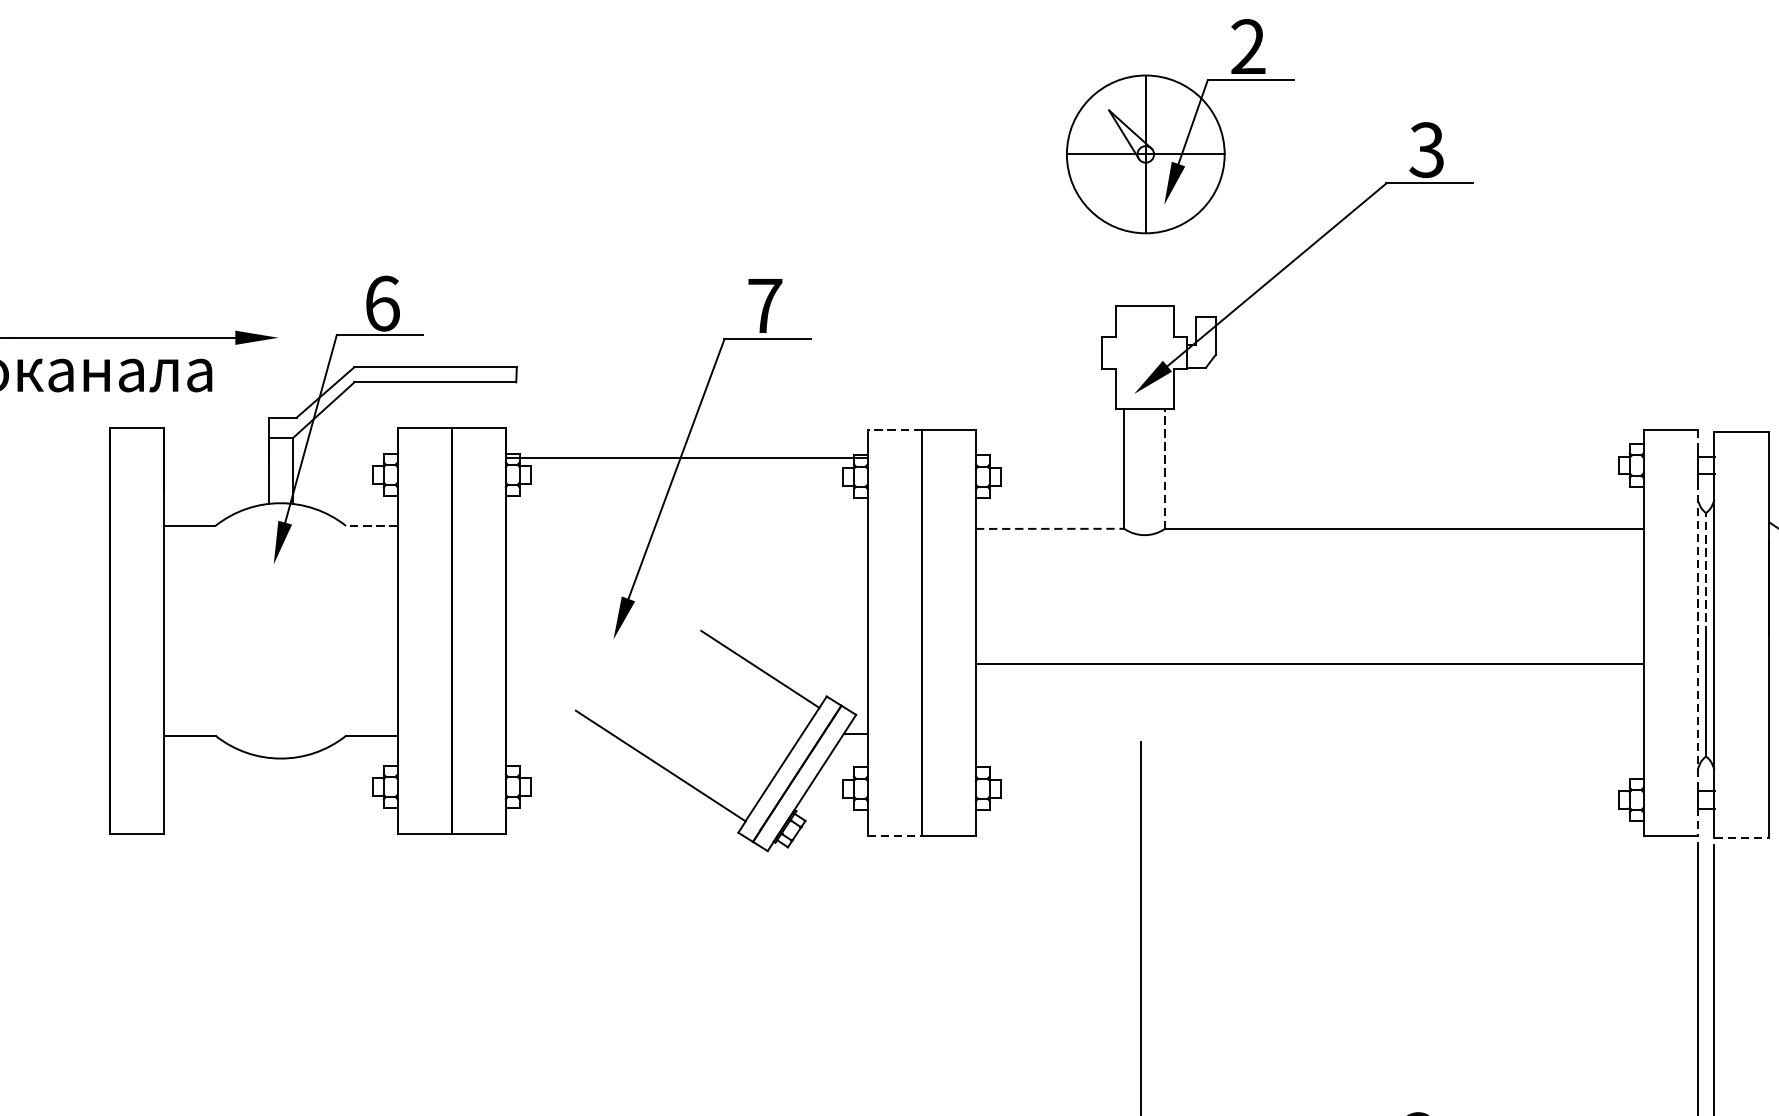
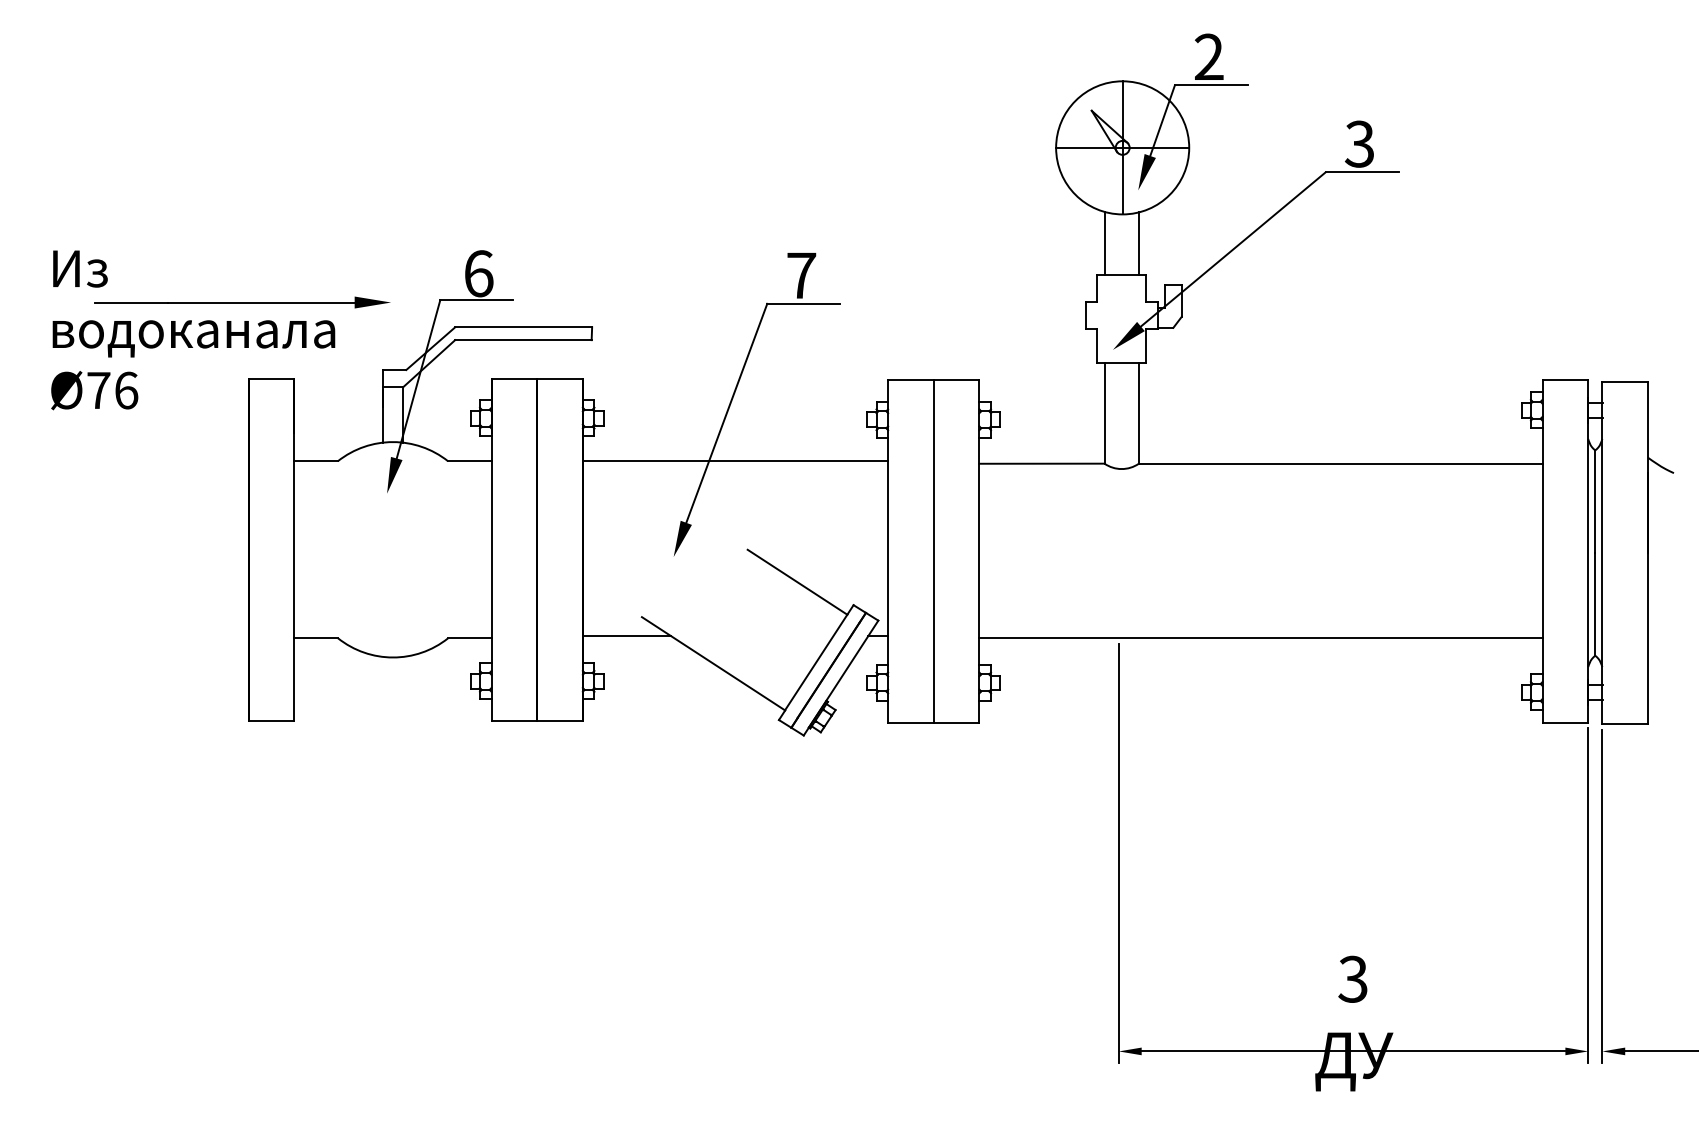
line: (1124, 267) -> (1104, 243), added
line: (1164, 267) -> (1138, 243), added
line: (894, 430) -> (910, 380), dashed -> solid
line: (686, 458) -> (735, 461), moved
line: (1164, 469) -> (1138, 413), dashed -> solid
line: (371, 526) -> (469, 461), dashed -> solid
line: (1049, 528) -> (1041, 463), dashed -> solid
line: (1706, 573) -> (1595, 501), dashed -> solid
line: (1698, 632) -> (1588, 551), dashed -> solid
line: (1309, 663) -> (1260, 637), moved
line: (557, 733) -> (626, 636), added
line: (894, 835) -> (910, 722), dashed -> solid
line: (1741, 838) -> (1625, 724), dashed -> solid

